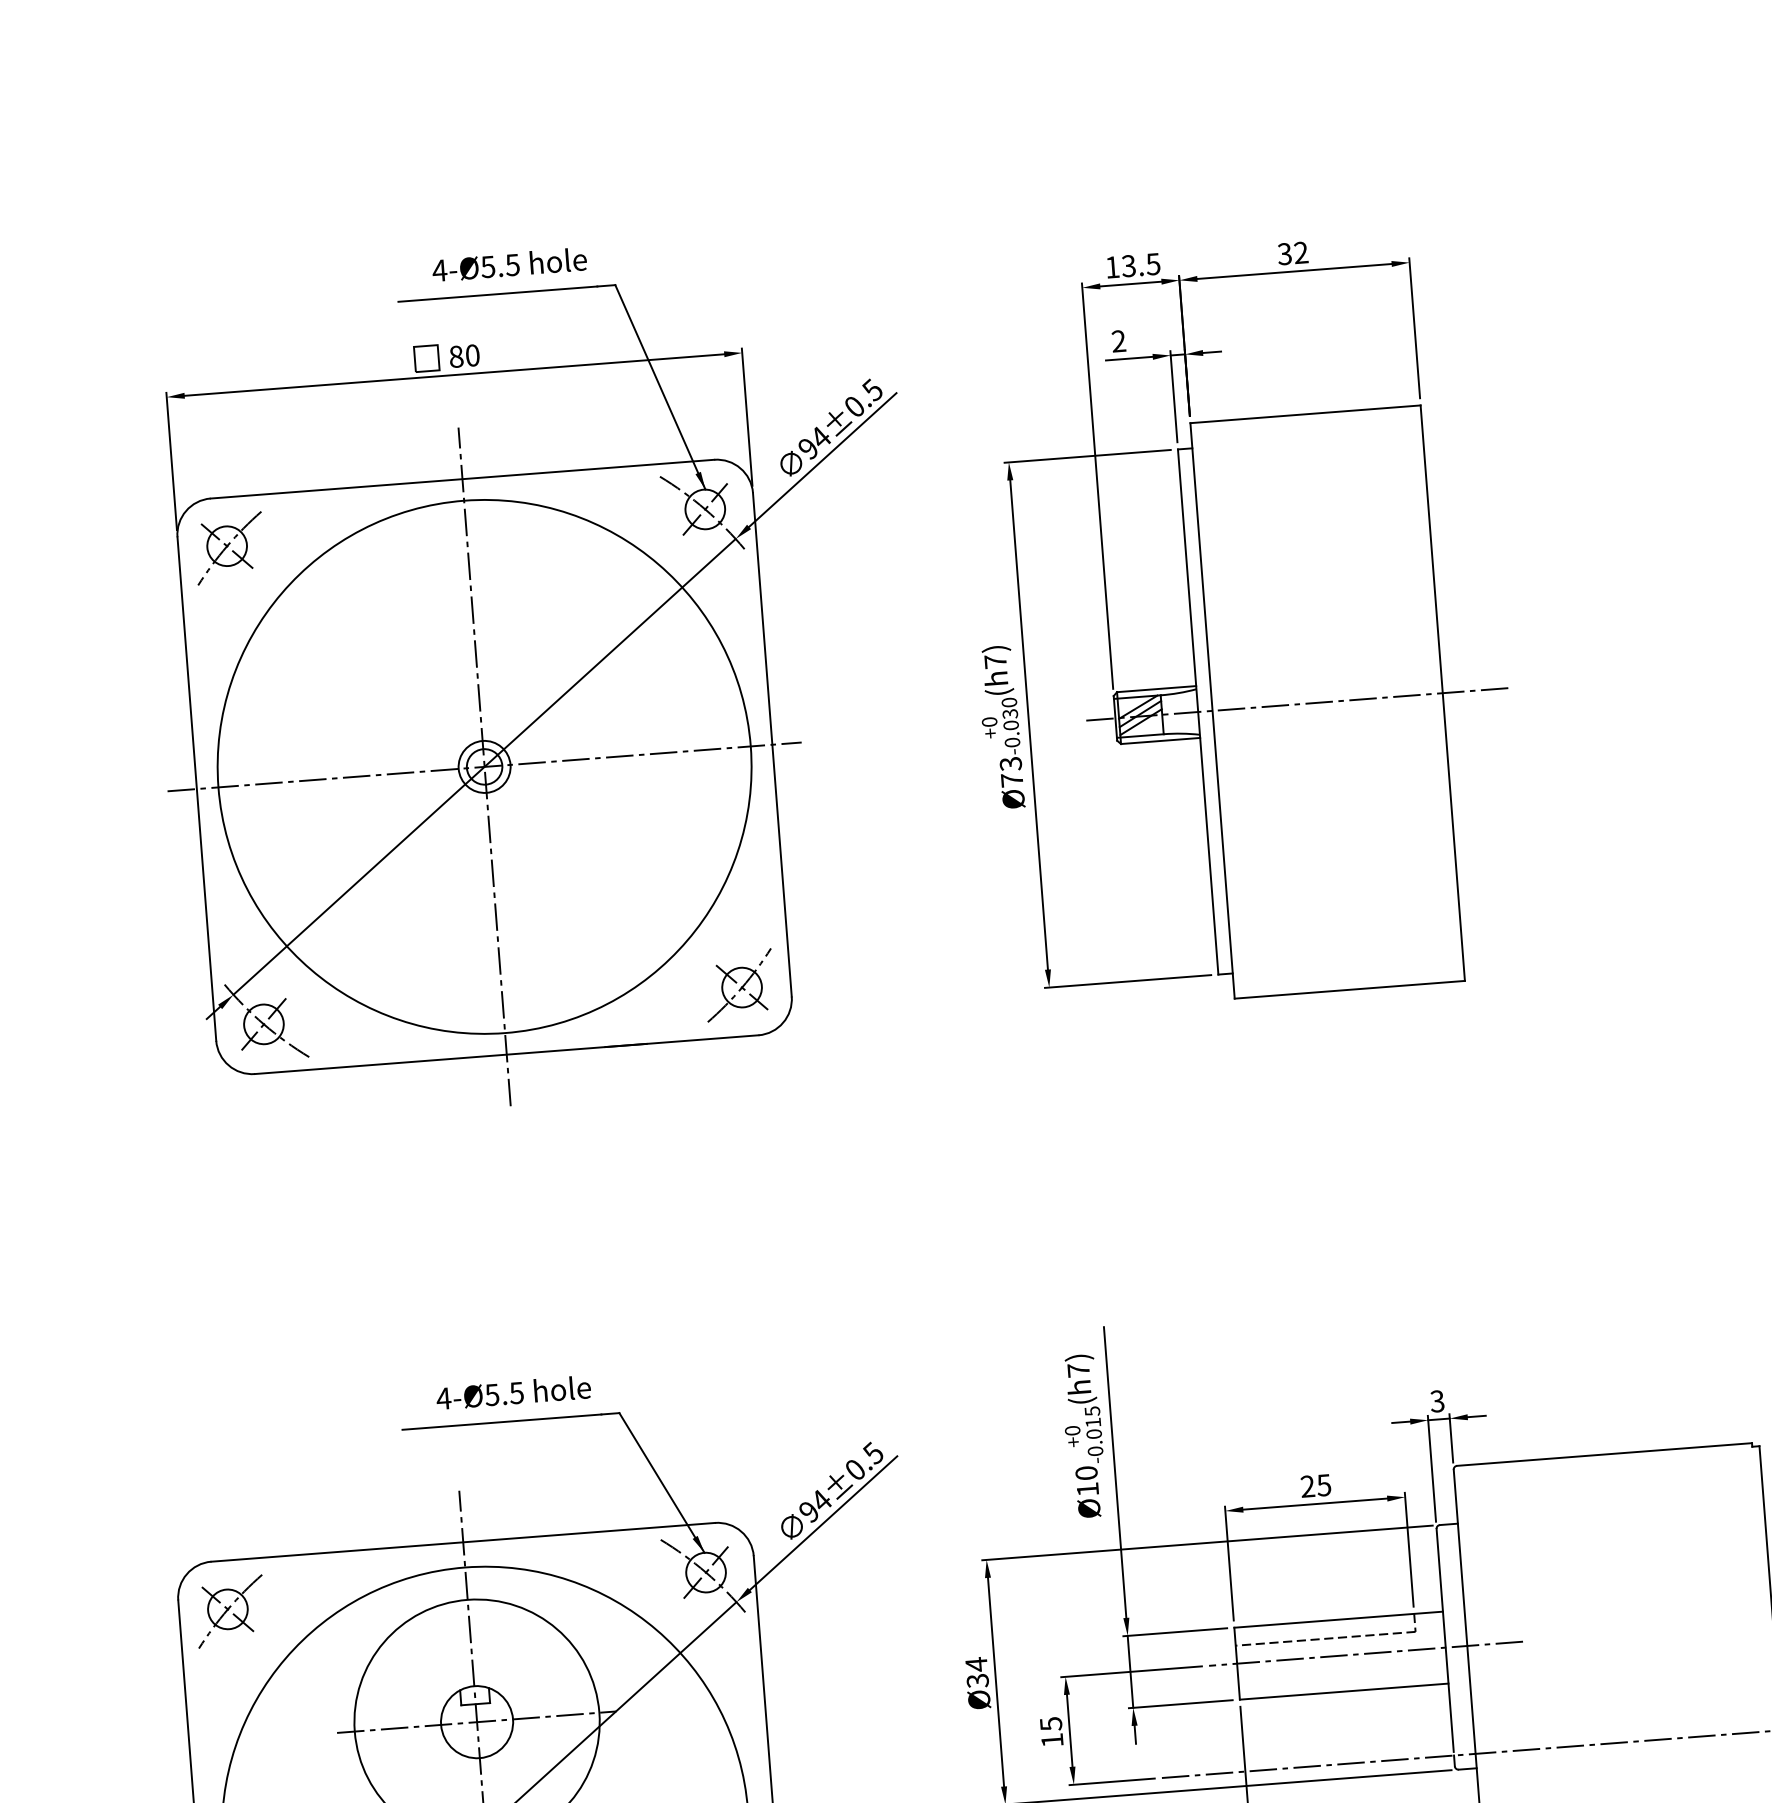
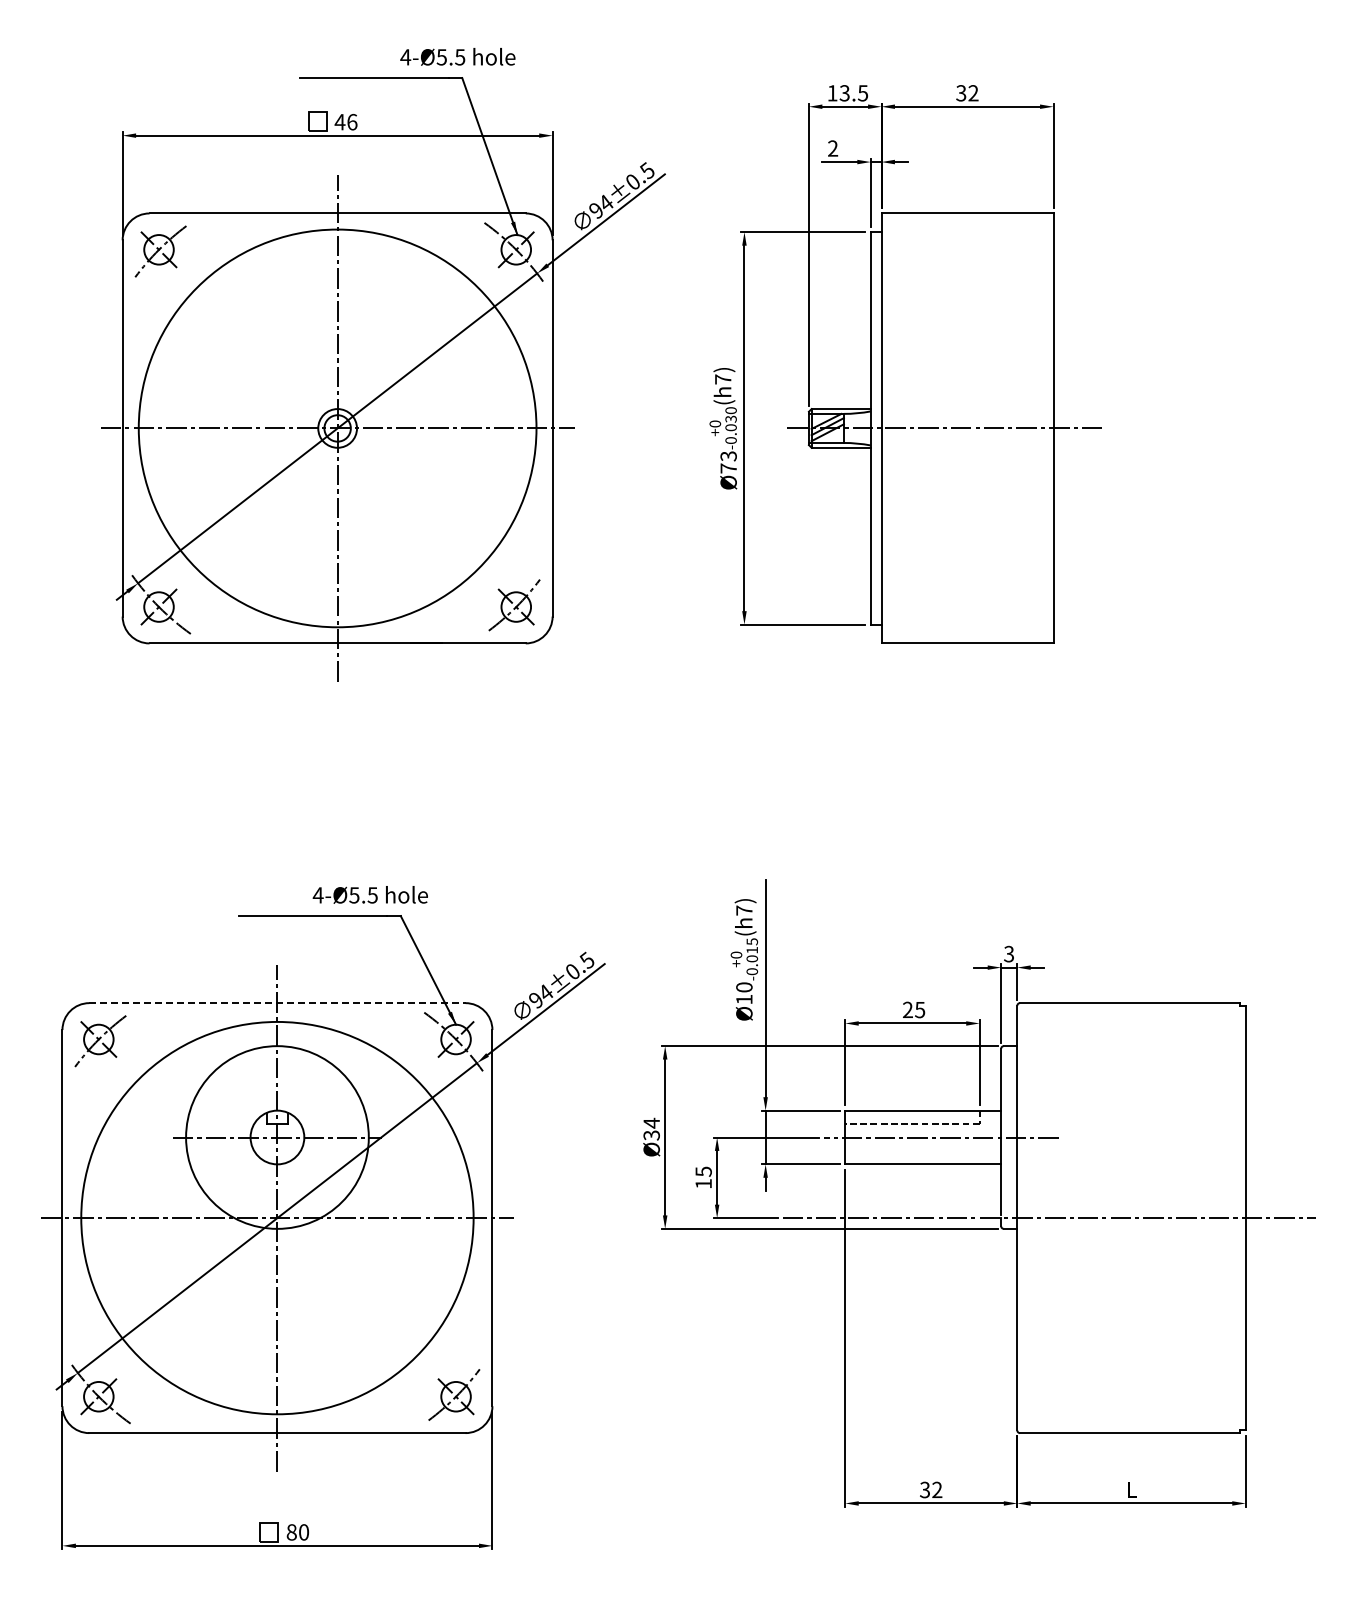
text: (509, 264) -> (457, 56), moved
text: (463, 356) -> (345, 122), 80 -> 46
text: (512, 1392) -> (369, 894), moved
line: (463, 1542) -> (277, 1003), solid -> dashed

